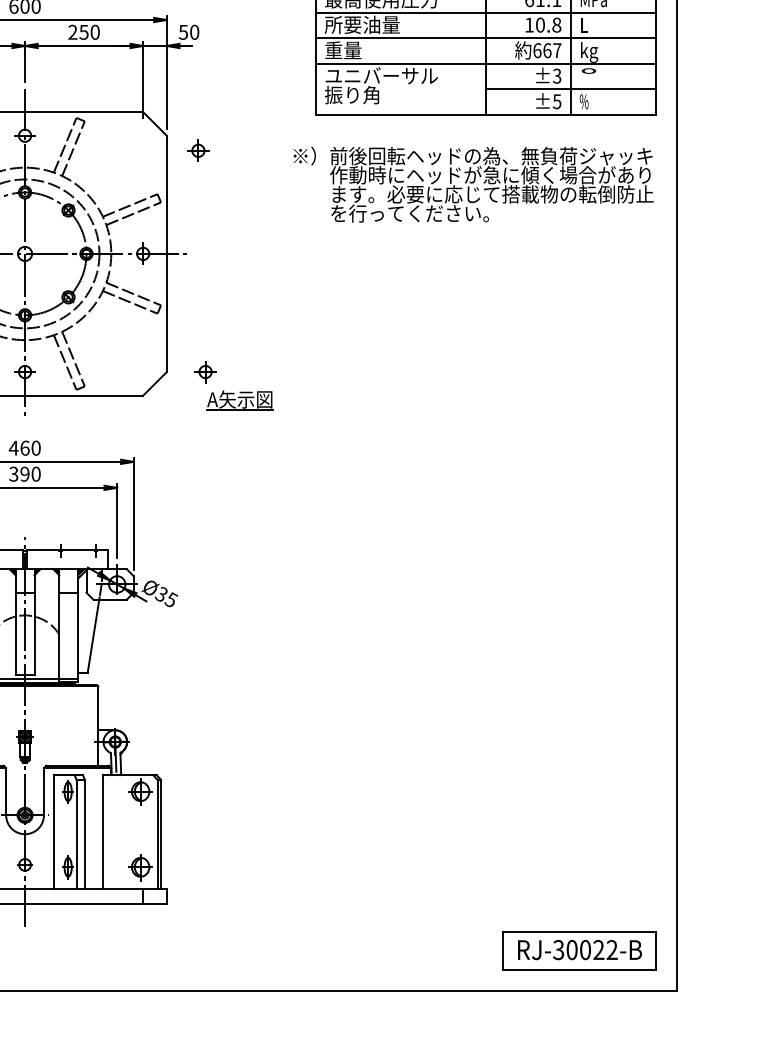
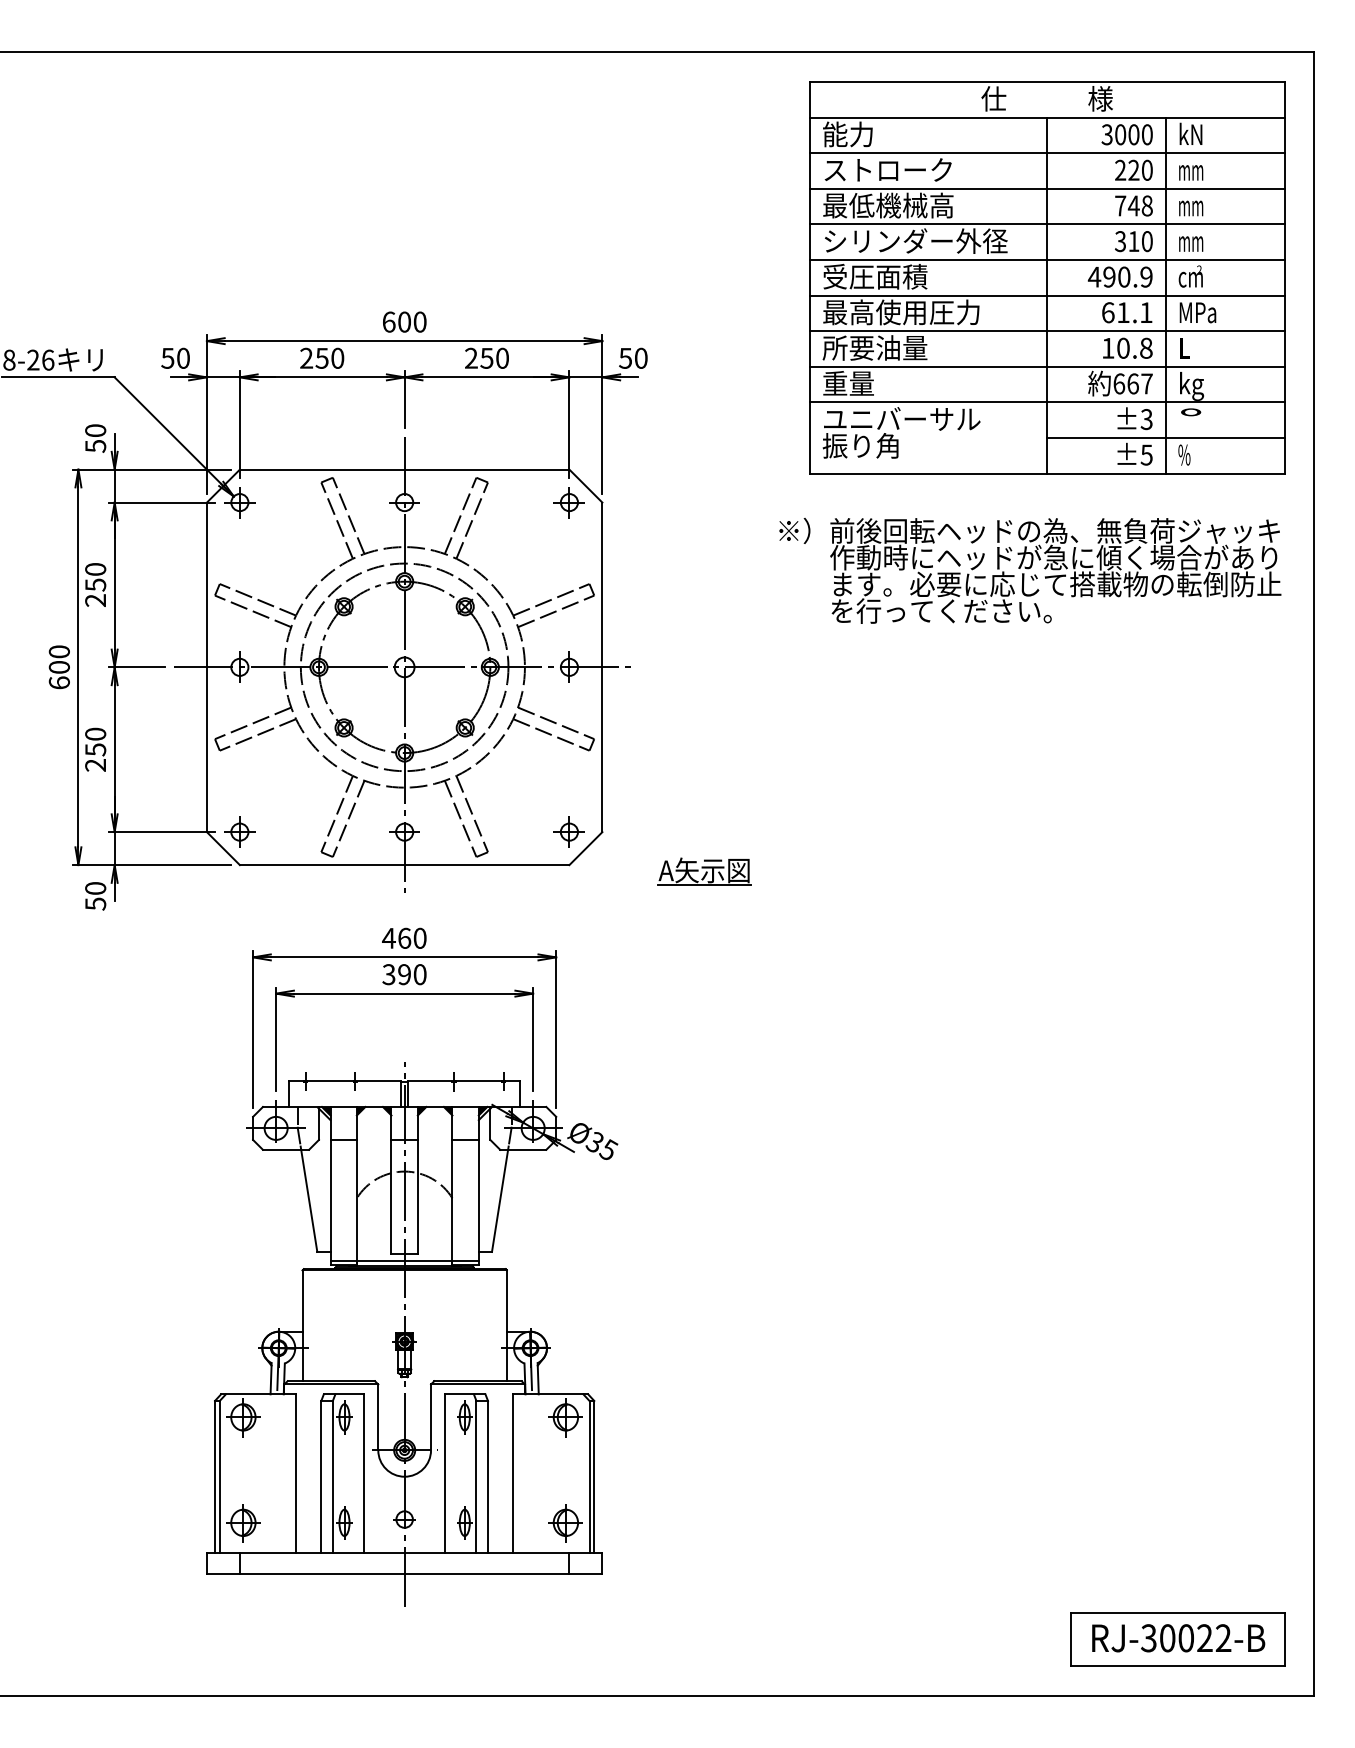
part: (197, 150) -> (568, 502), moved
part: (204, 371) -> (568, 831), moved

